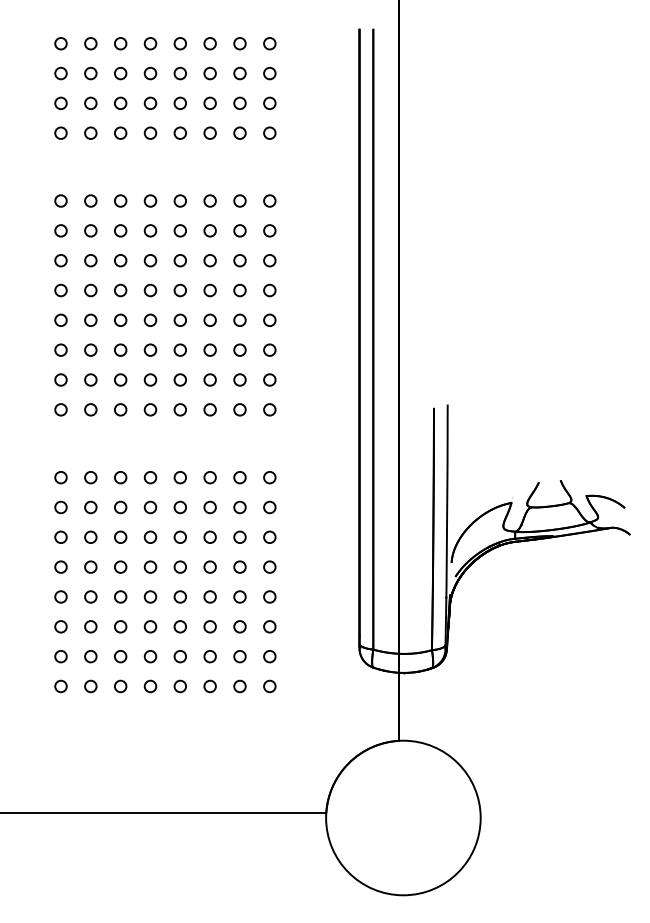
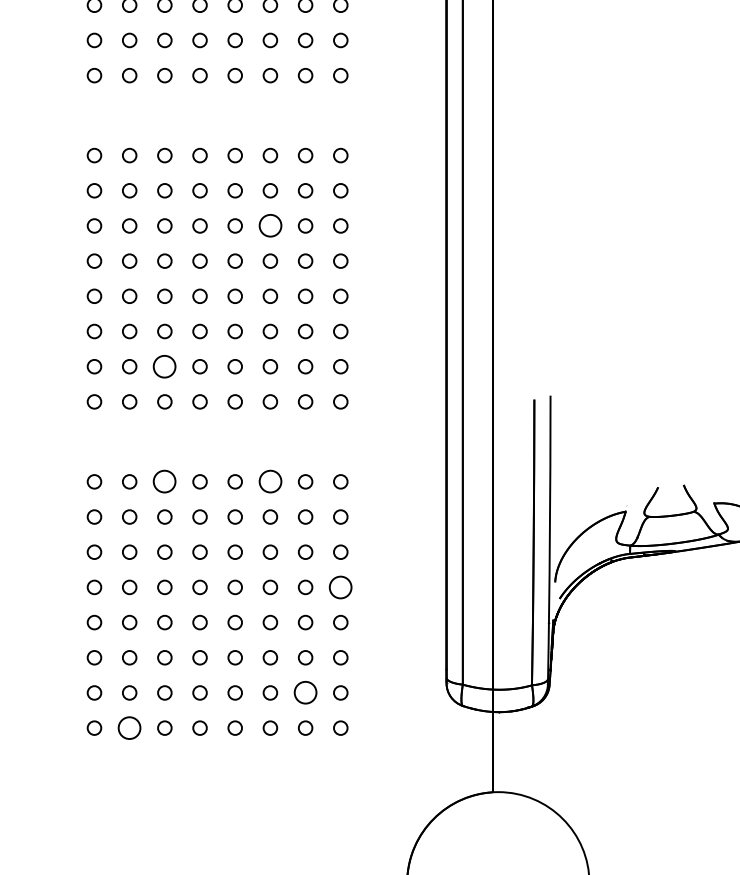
circle: (209, 260) -> (269, 225), size x1.6
circle: (120, 379) -> (164, 366), size x1.6
circle: (120, 477) -> (164, 481), size x1.6
circle: (209, 477) -> (269, 481), size x1.6
circle: (269, 566) -> (340, 586), size x1.6
circle: (239, 656) -> (305, 692), size x1.6
circle: (90, 686) -> (129, 728), size x1.6

